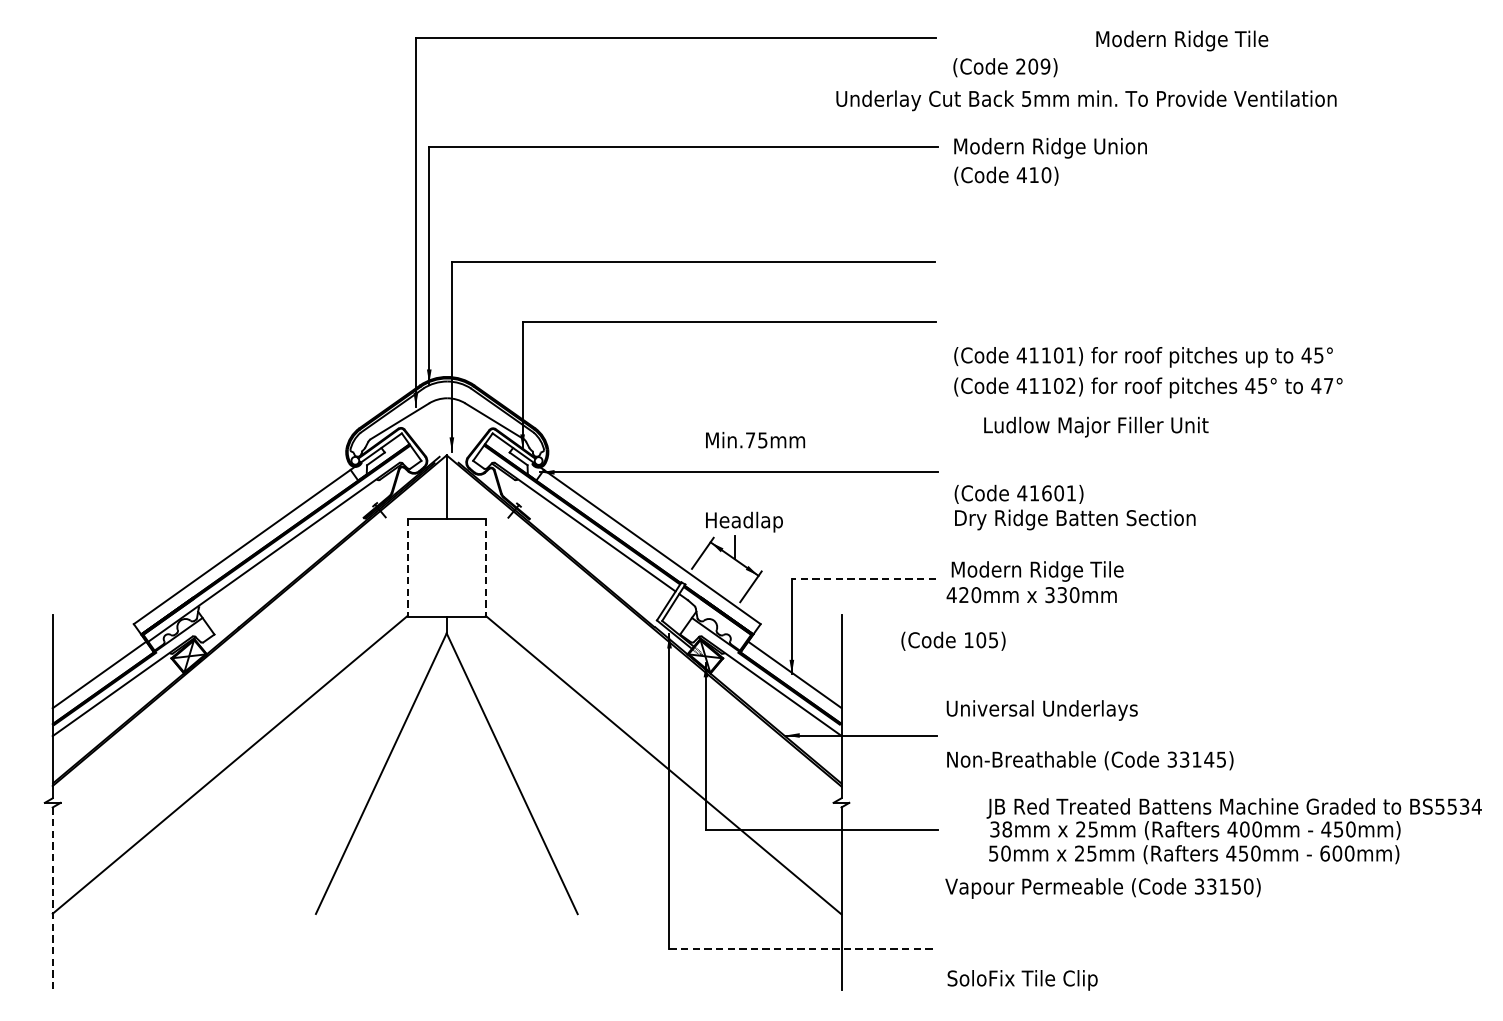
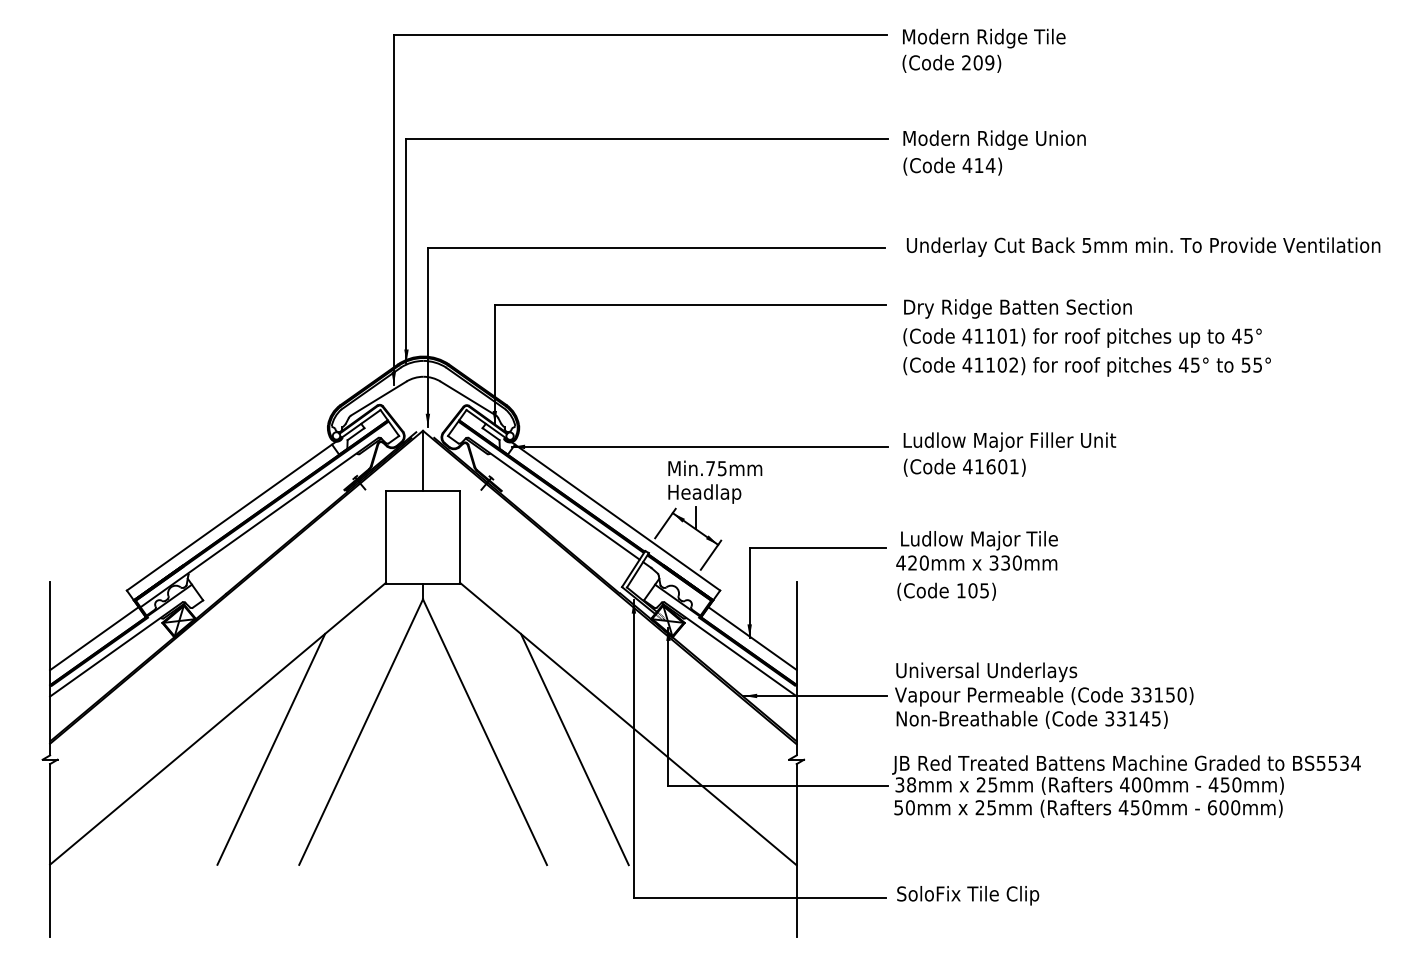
text: (1182, 40) -> (984, 38), moved
text: (1086, 100) -> (1143, 246), moved
text: (1046, 175) -> (990, 165), 410) -> 414)
text: (1322, 385) -> (1251, 364), 47° -> 55°
text: (1095, 426) -> (1009, 441), moved
text: (755, 440) -> (715, 468), moved
text: (1074, 519) -> (1017, 308), moved
line: (407, 568) -> (385, 537), dashed -> solid
line: (486, 568) -> (460, 537), dashed -> solid
text: (1037, 571) -> (982, 540), Modern Ridge Tile -> Ludlow Major Tile
line: (863, 578) -> (817, 547), dashed -> solid
text: (953, 640) -> (946, 591), moved
line: (286, 792) -> (271, 749), added
line: (606, 792) -> (574, 749), added
text: (1234, 831) -> (1126, 786), moved
text: (1103, 888) -> (1044, 696), moved
line: (53, 898) -> (50, 850), dashed -> solid
line: (803, 948) -> (760, 897), dashed -> solid
text: (1023, 980) -> (968, 895), moved

